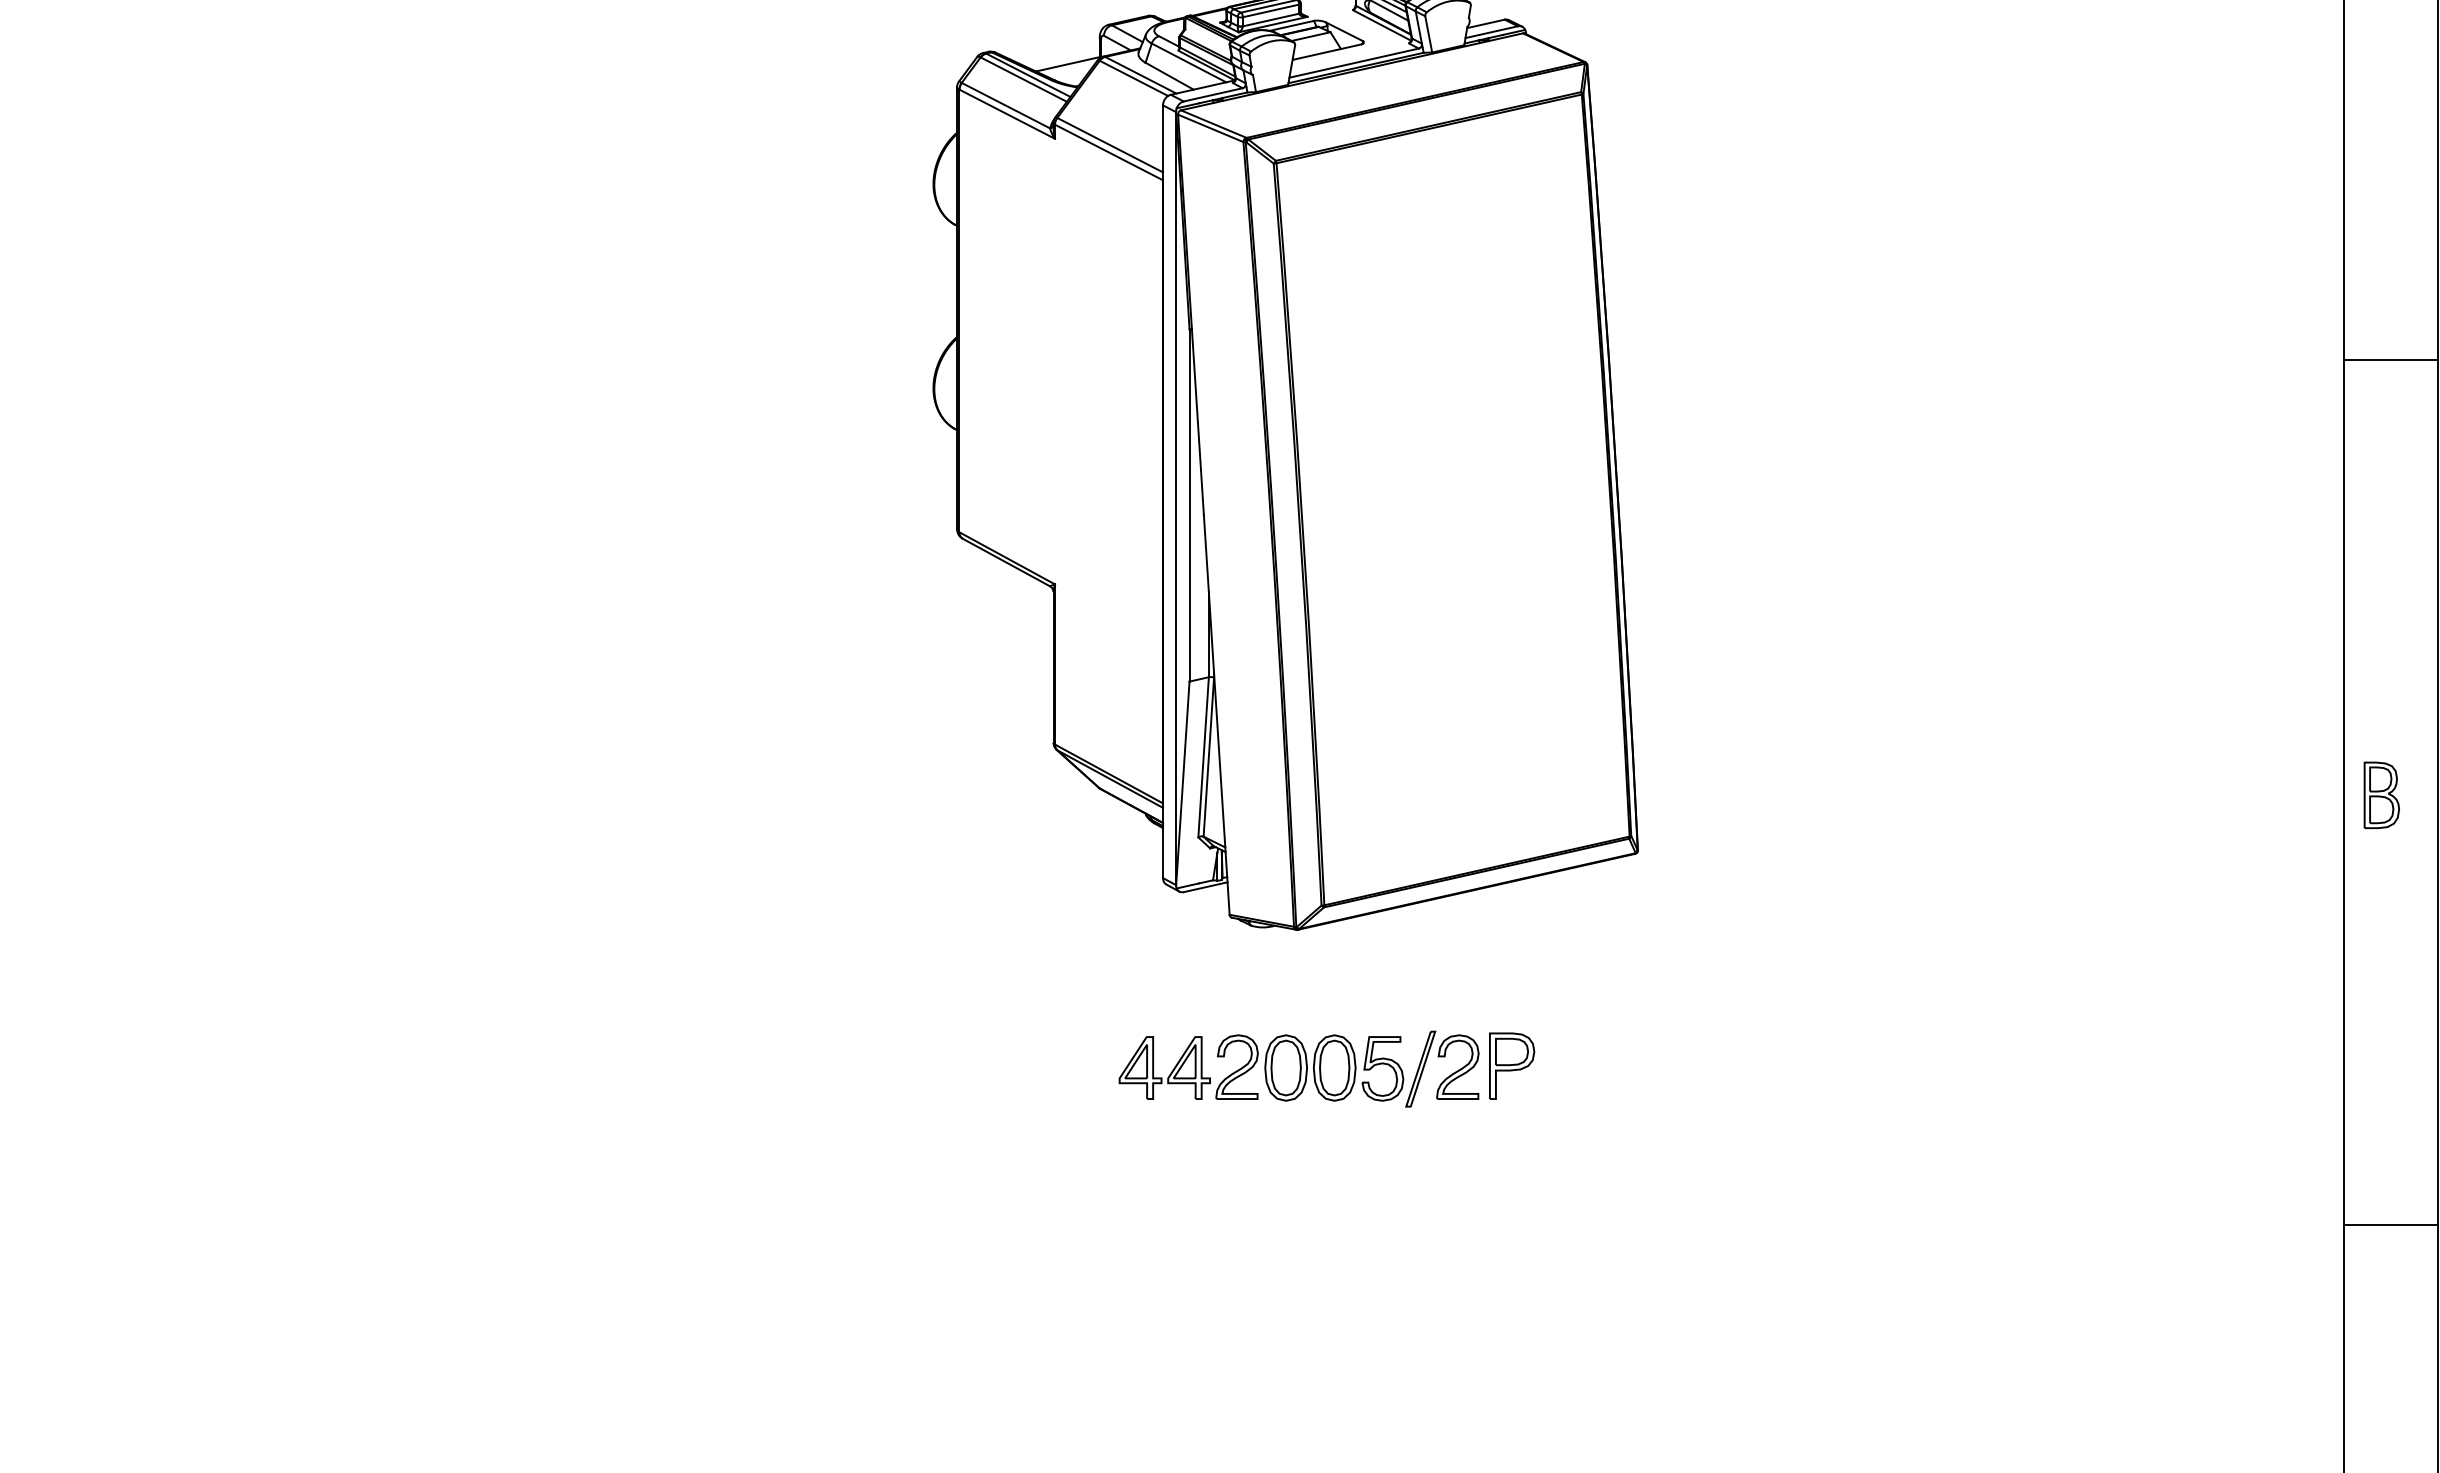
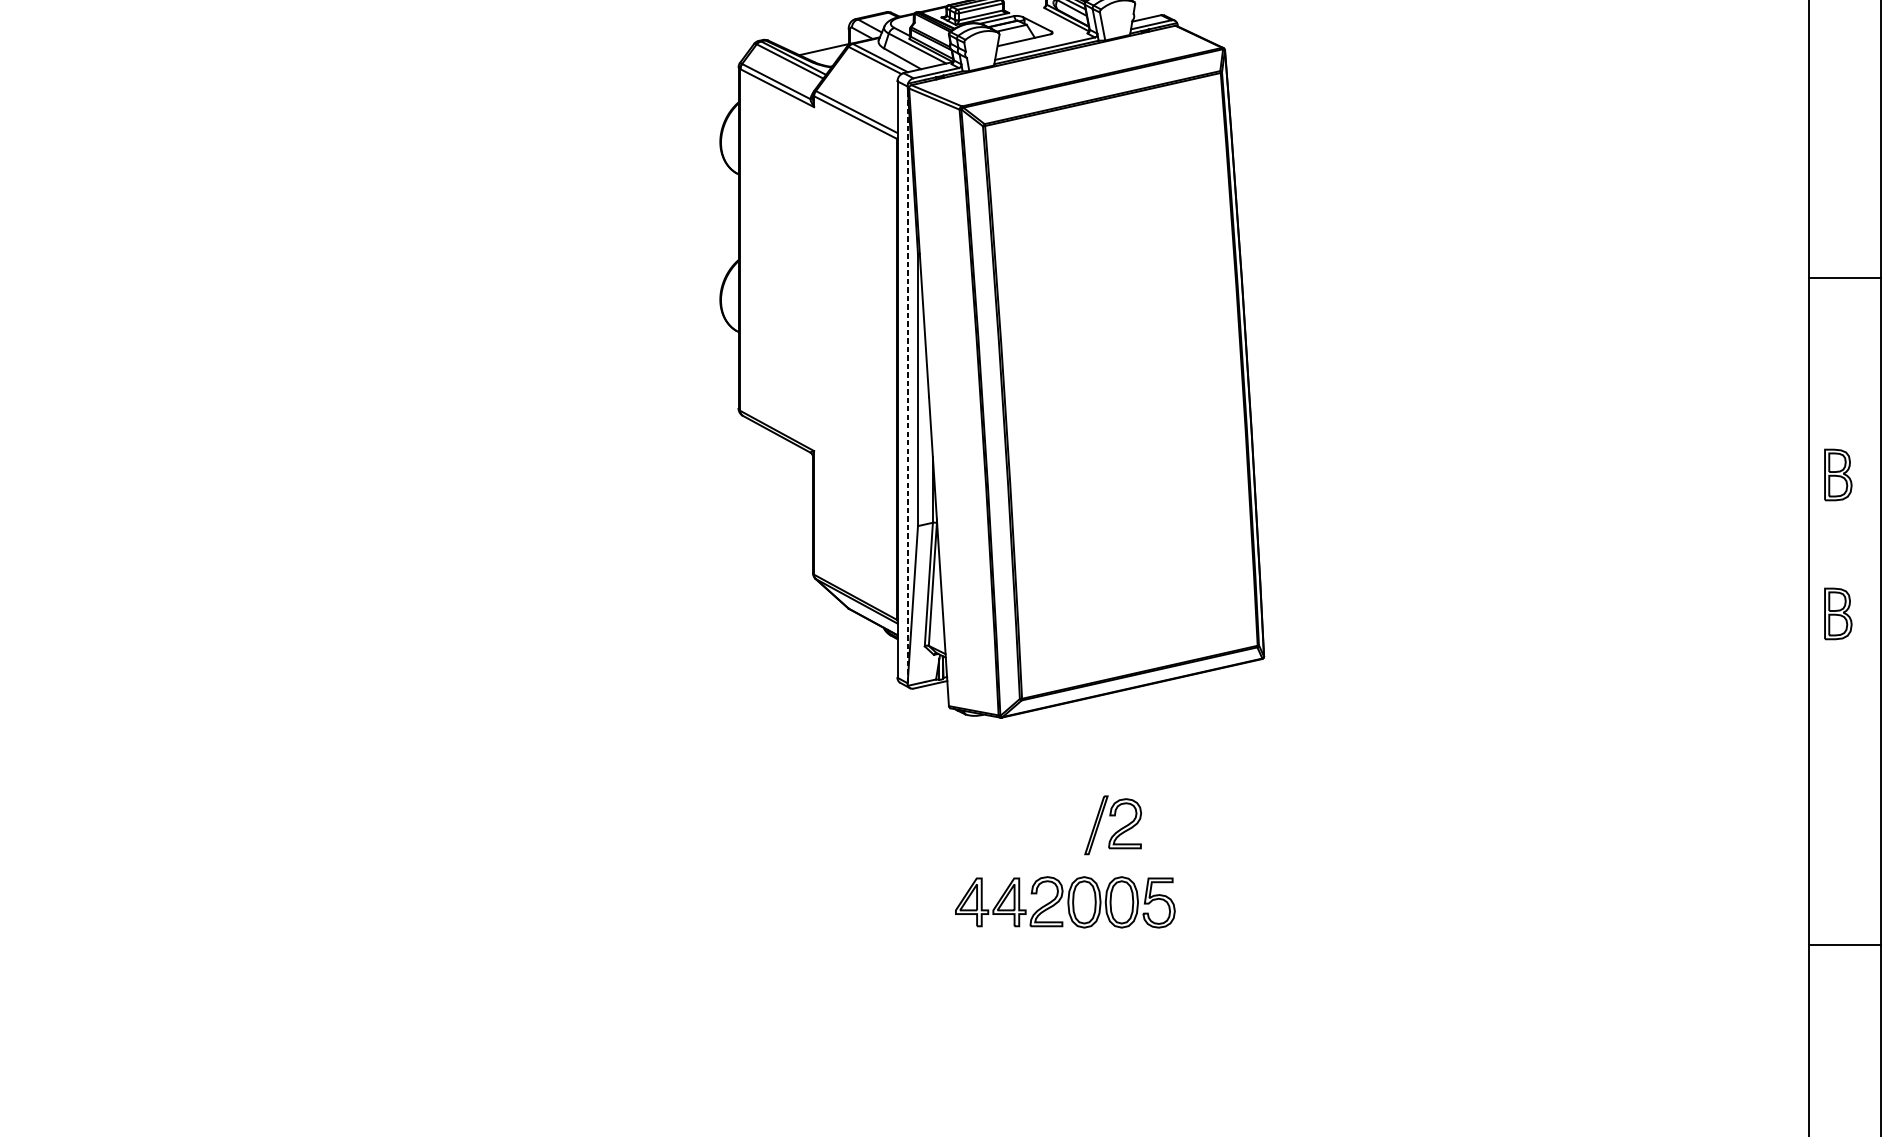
line: (1175, 498) -> (907, 384), solid -> dashed
part: (2381, 615) -> (1838, 475), added
part: (1512, 1065) -> (1167, 822), removed
part: (1261, 1067) -> (1065, 901), moved

